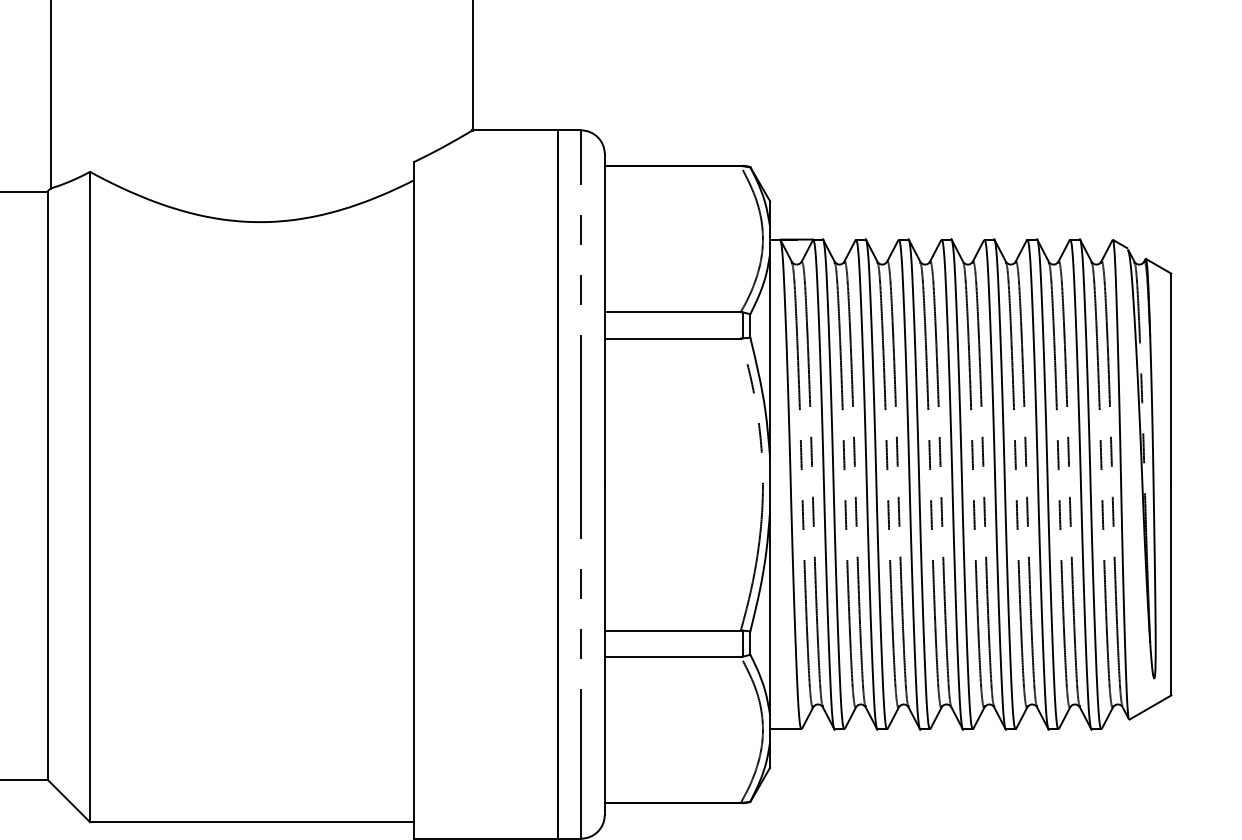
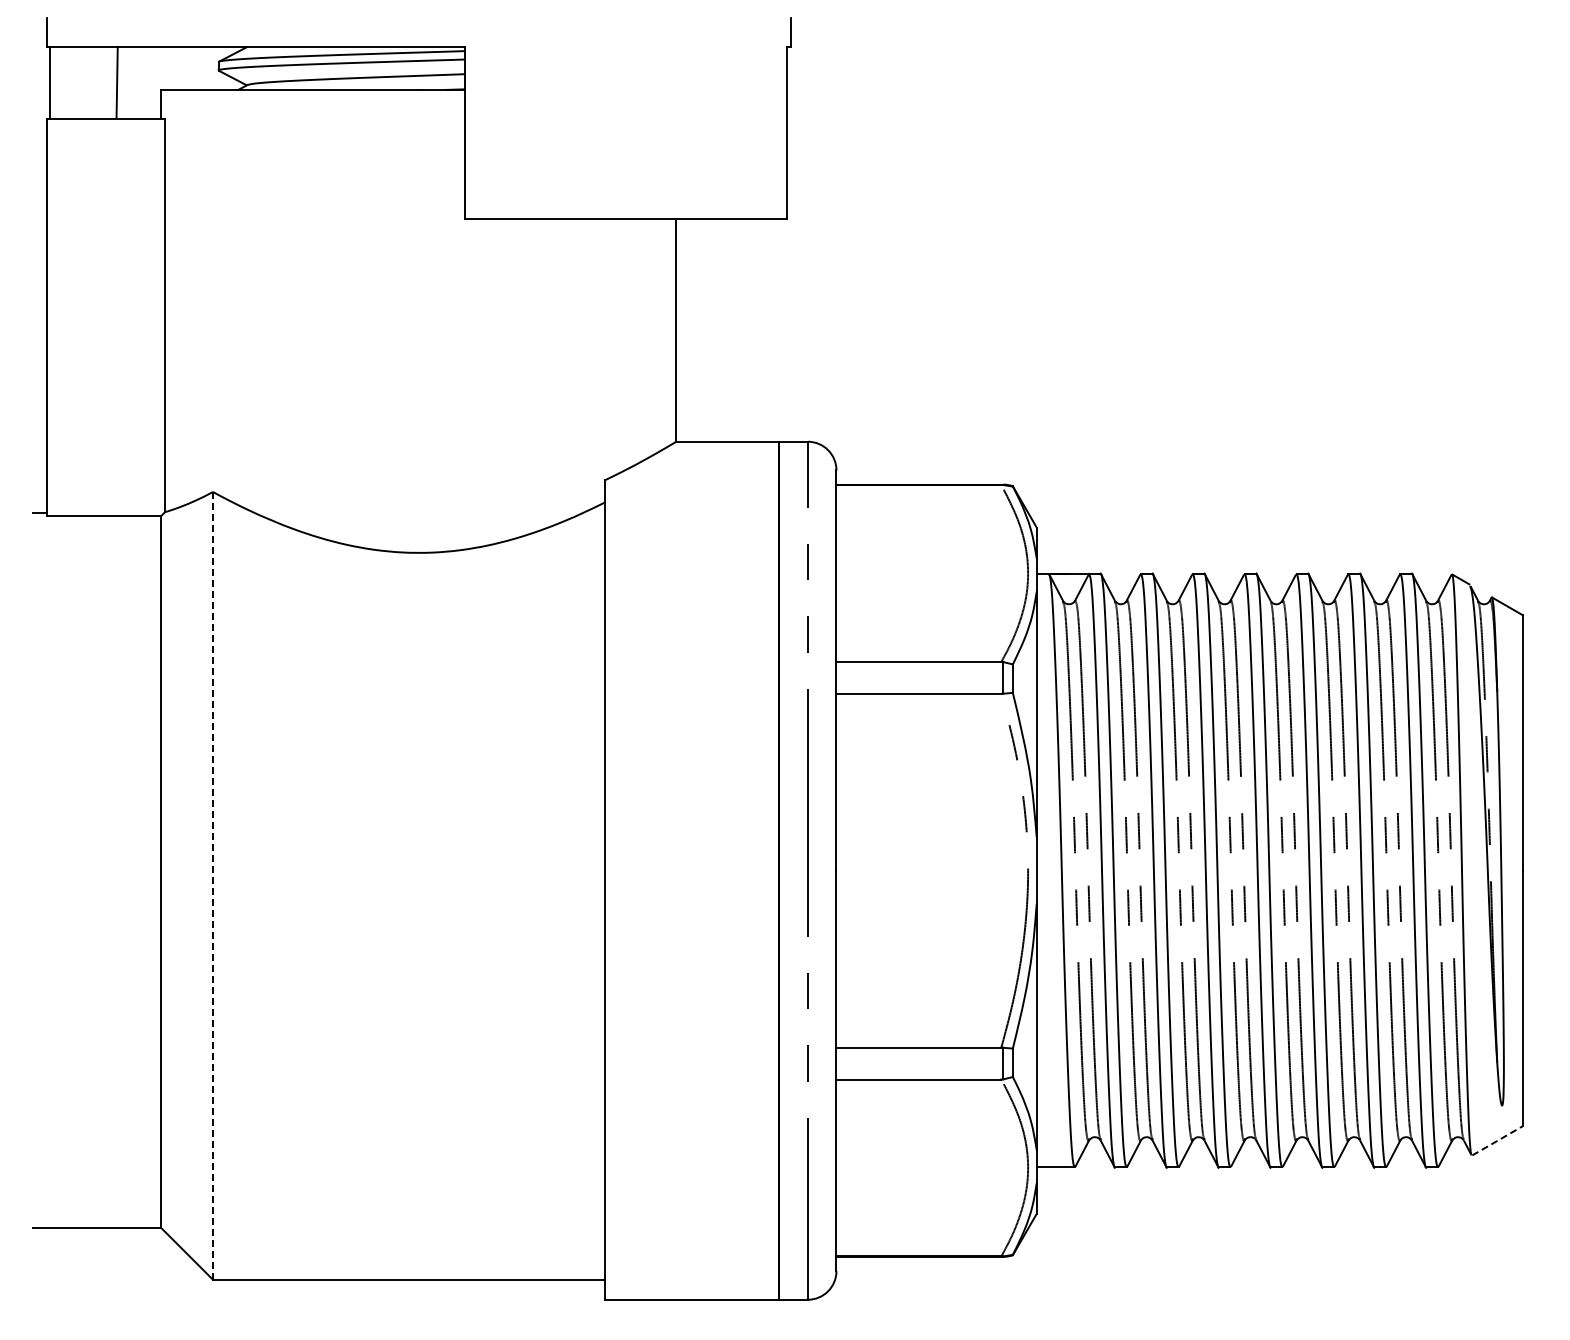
line: (89, 496) -> (212, 885), solid -> dashed
line: (1151, 707) -> (1498, 1140), solid -> dashed

